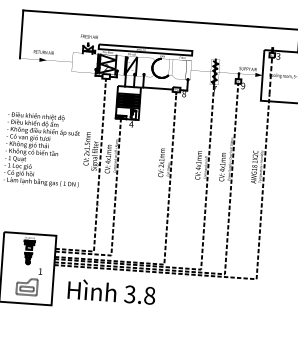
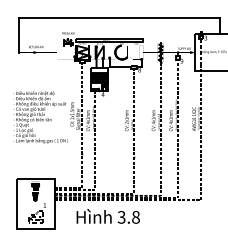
text: (110, 291) -> (107, 216), moved

